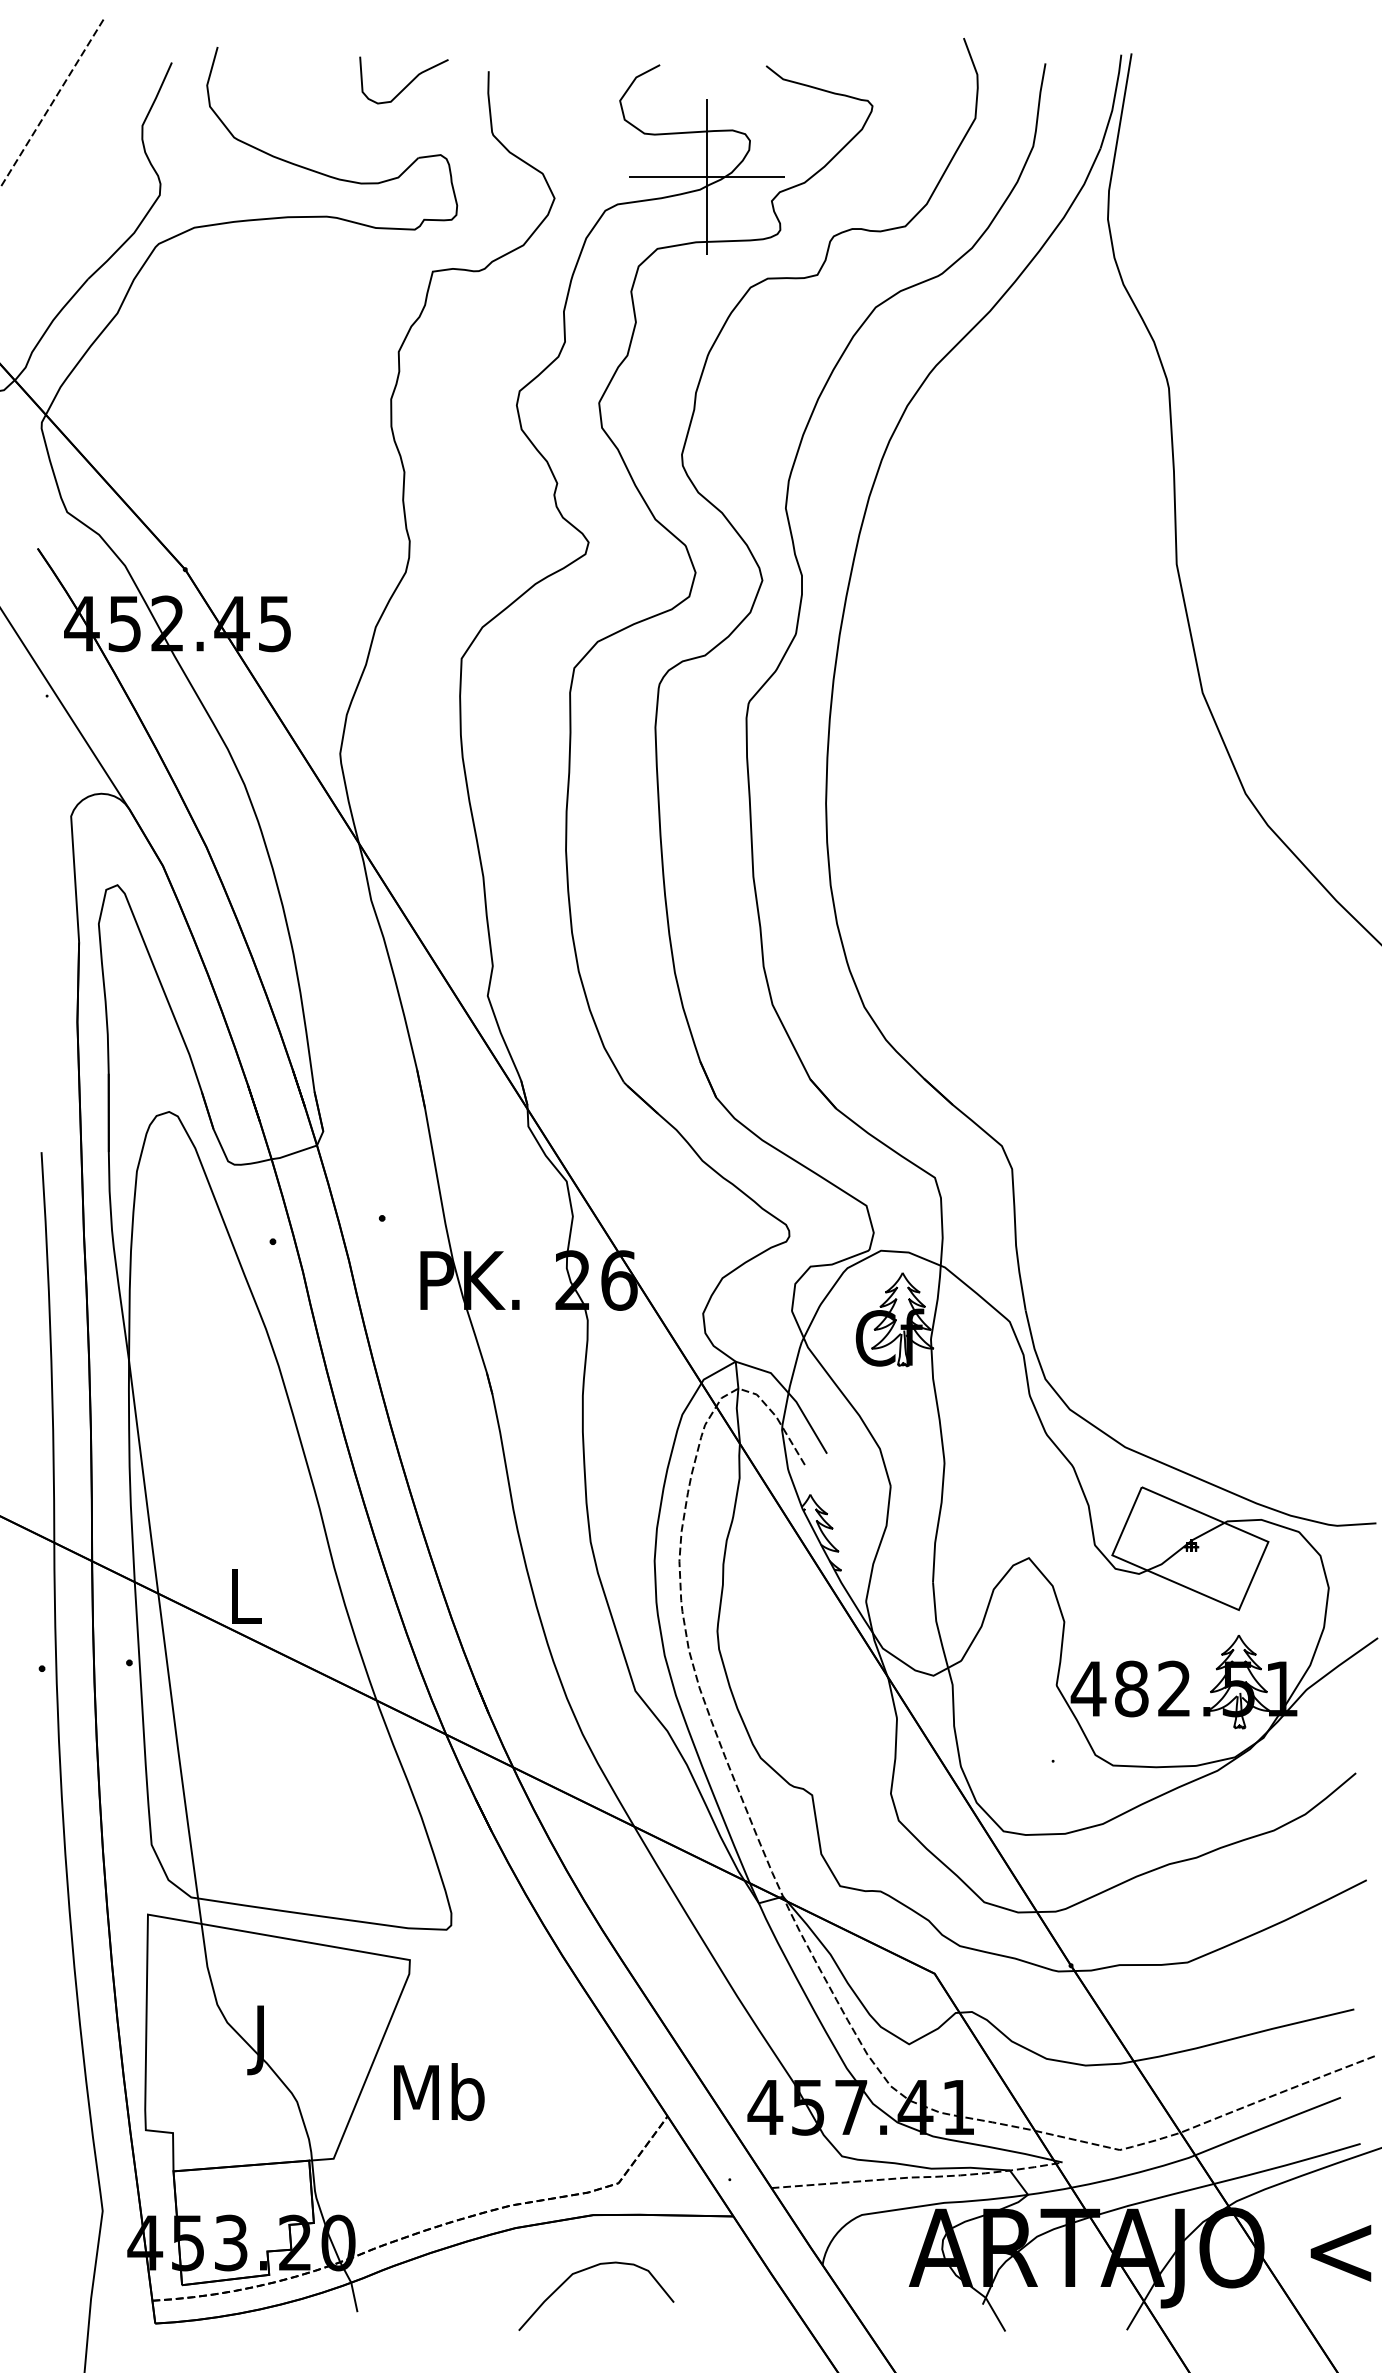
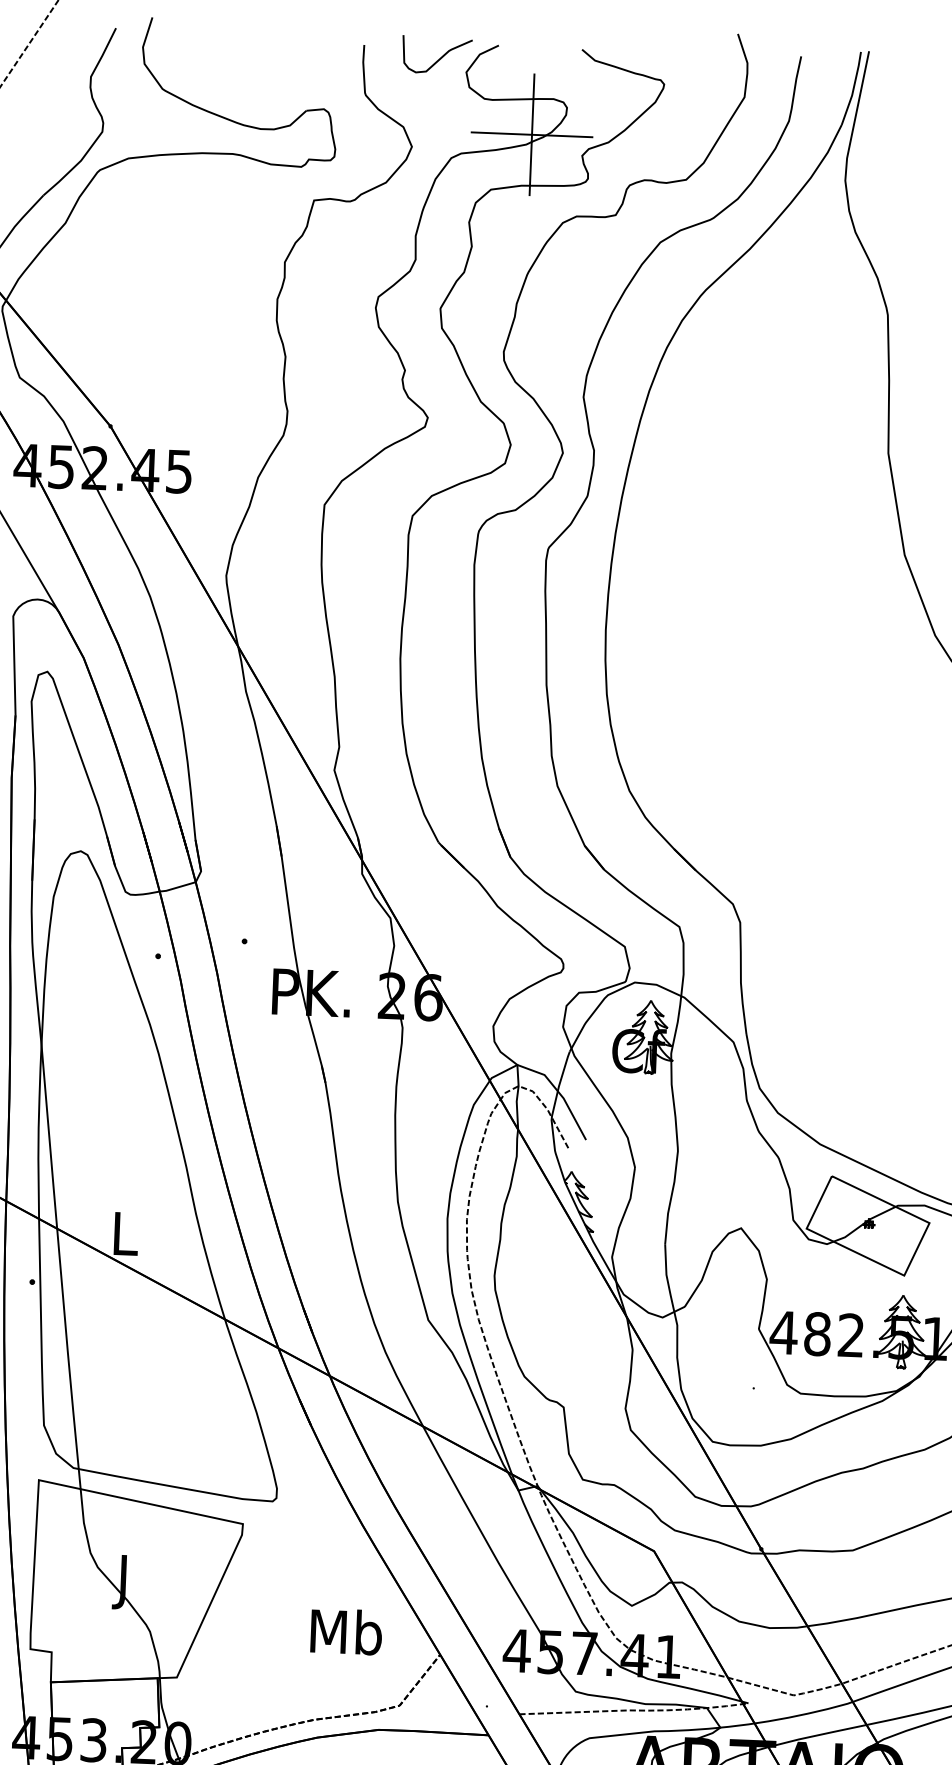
curve: (407, 84) -> (439, 58), moved
text: (439, 2091) -> (346, 1631), moved

